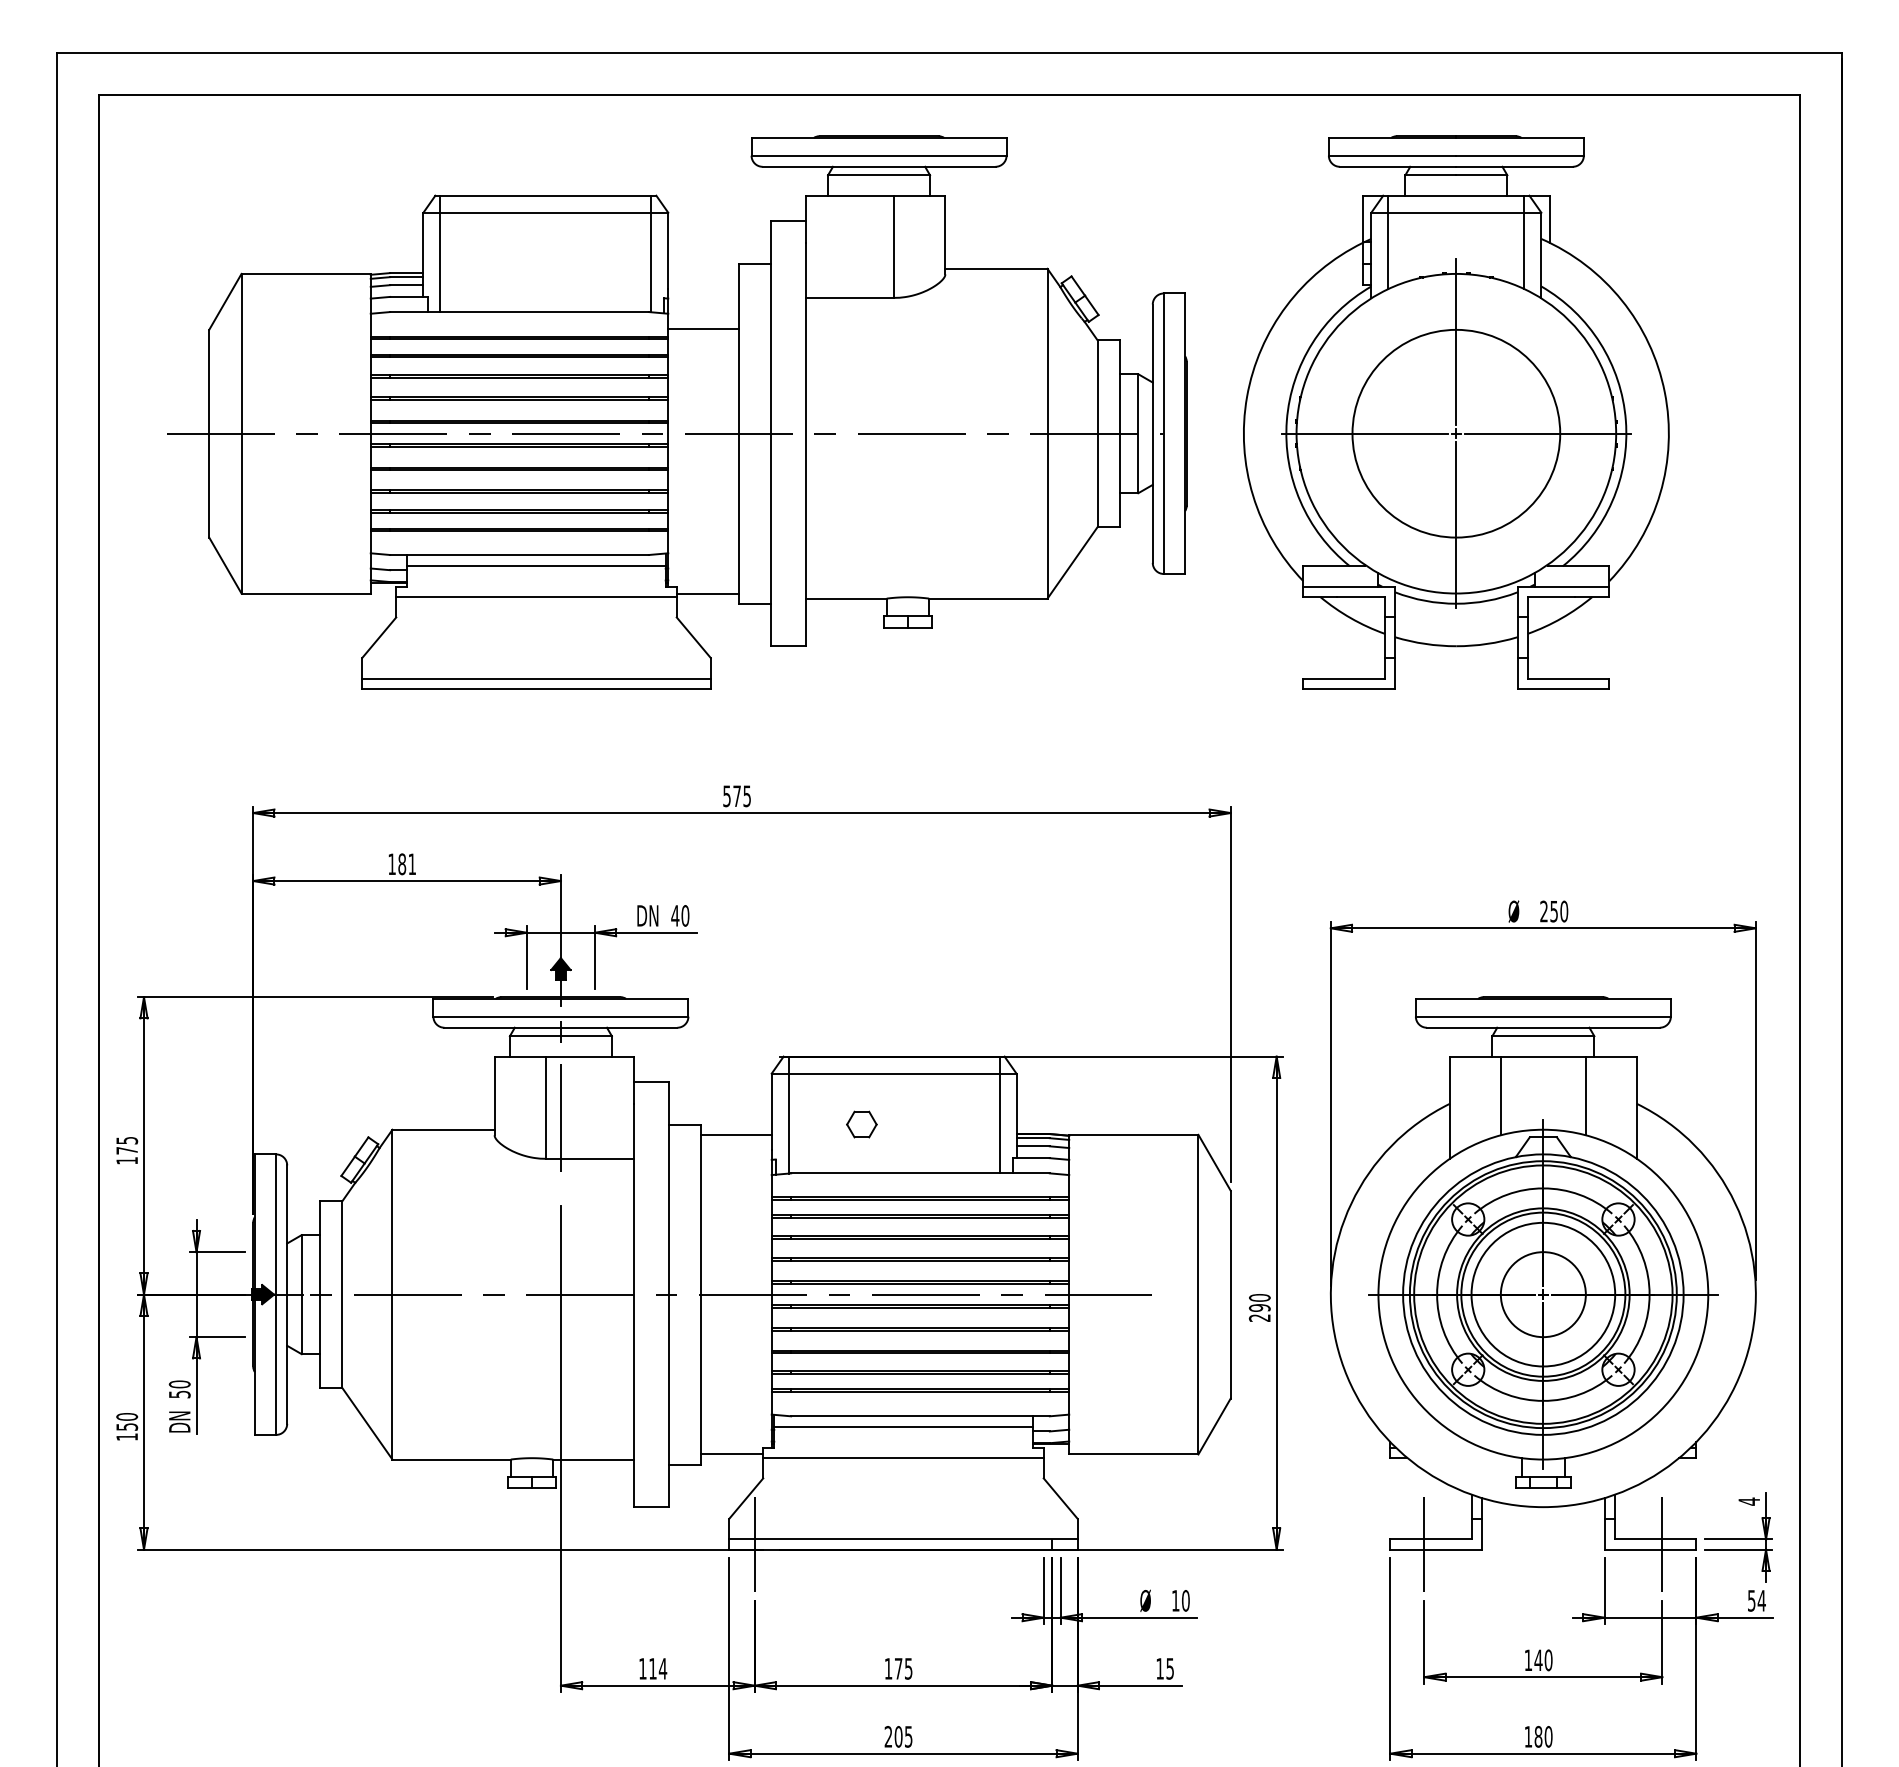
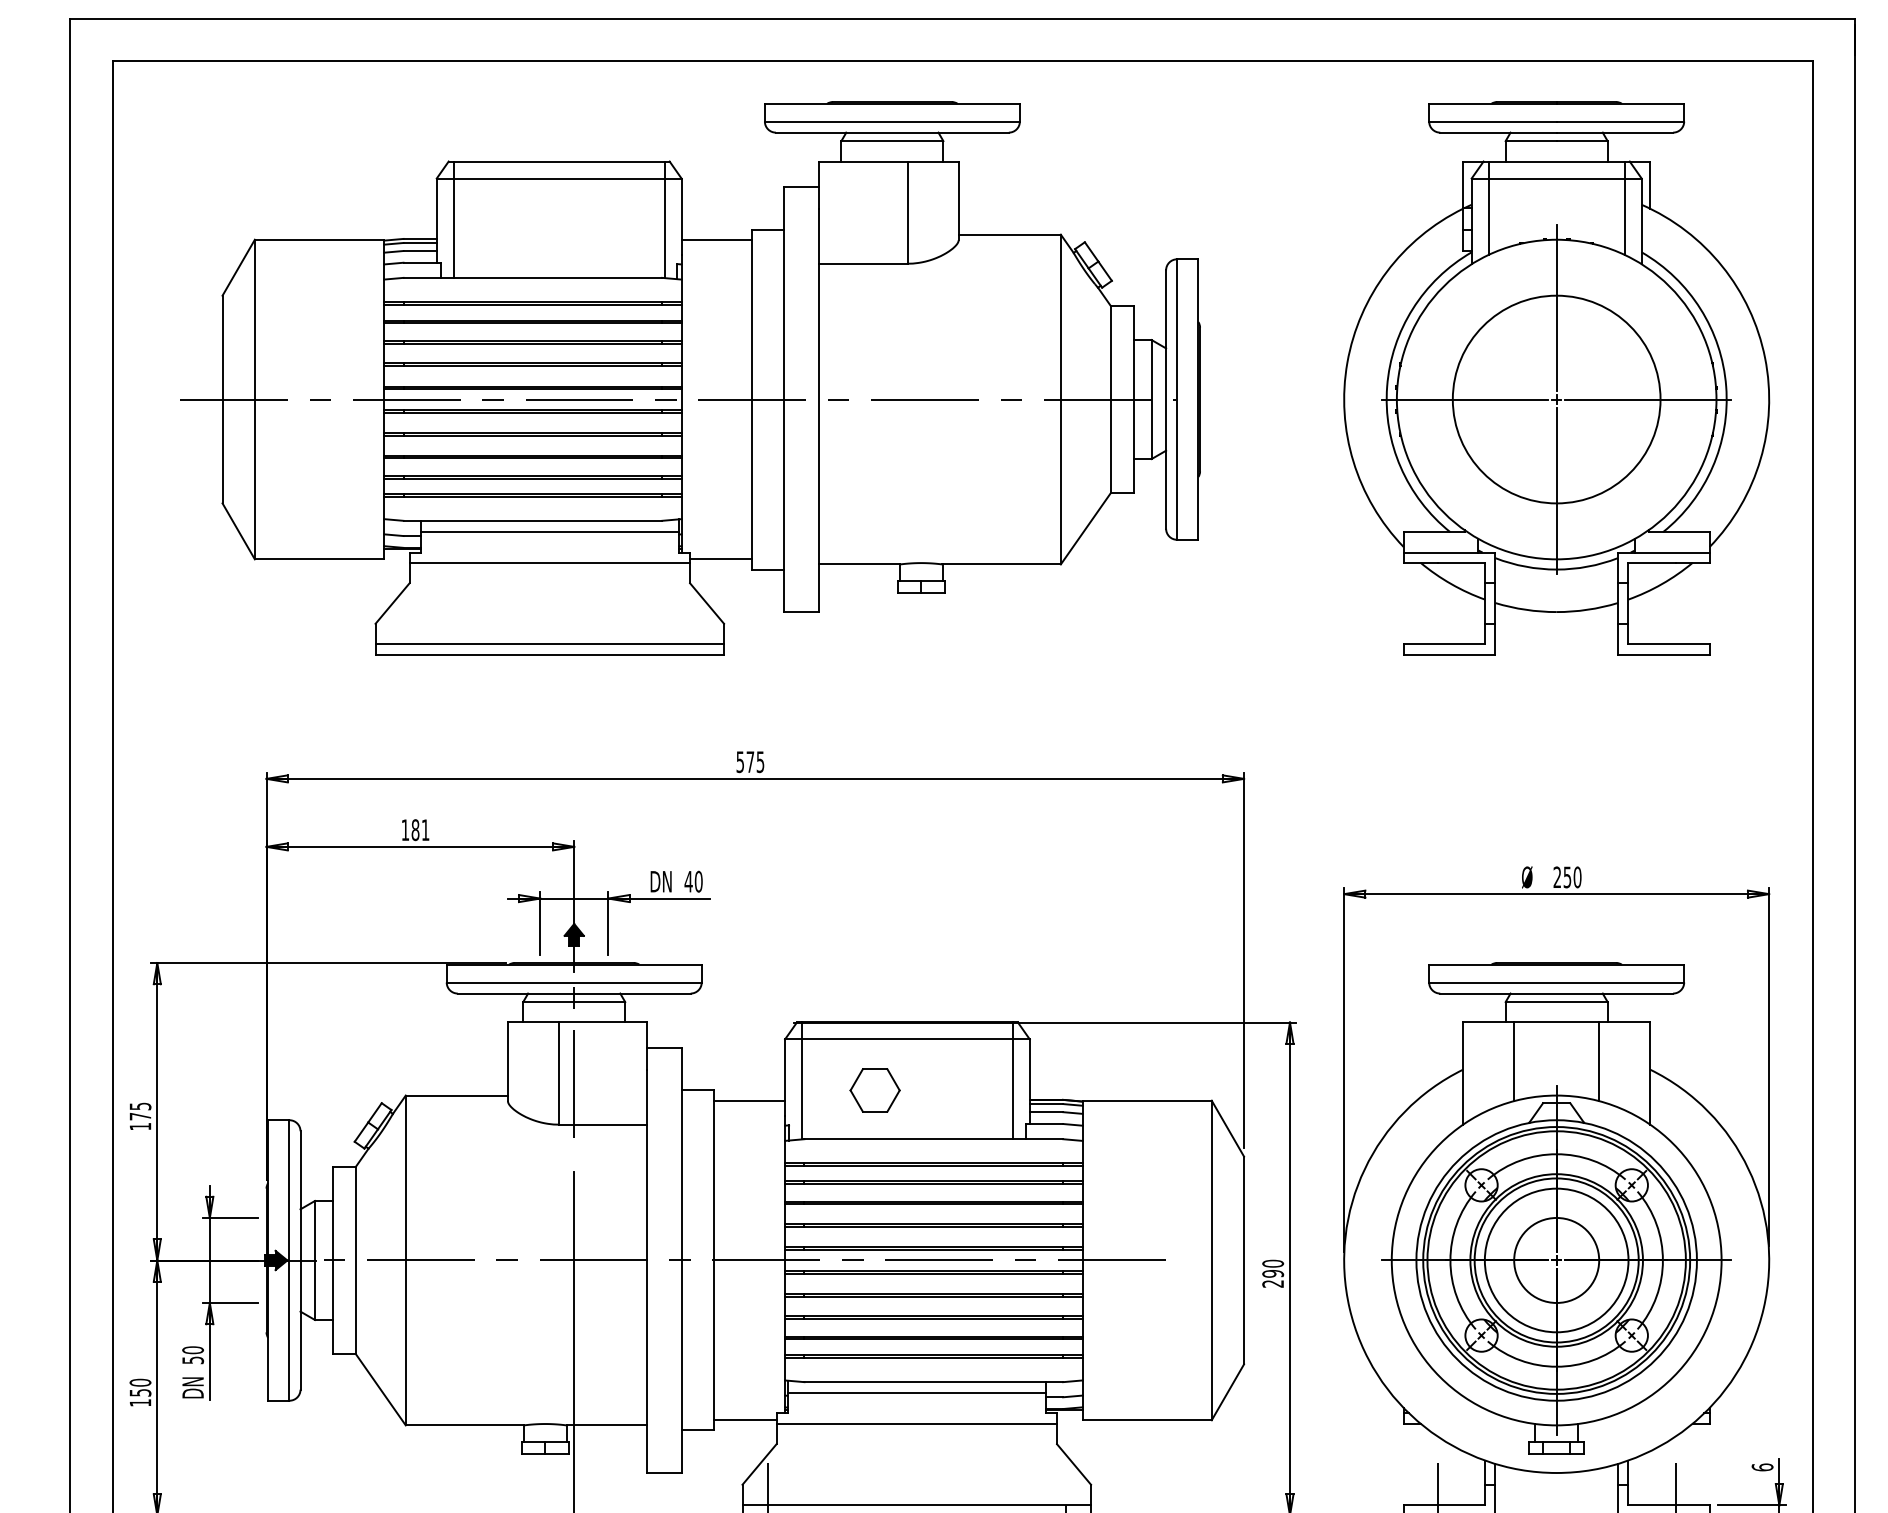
line: (703, 328) -> (716, 239), moved
part: (1456, 412) -> (1556, 378), moved
part: (861, 1124) -> (874, 1090), size x1.67
text: (1749, 1501) -> (1762, 1467), 4 -> 6

